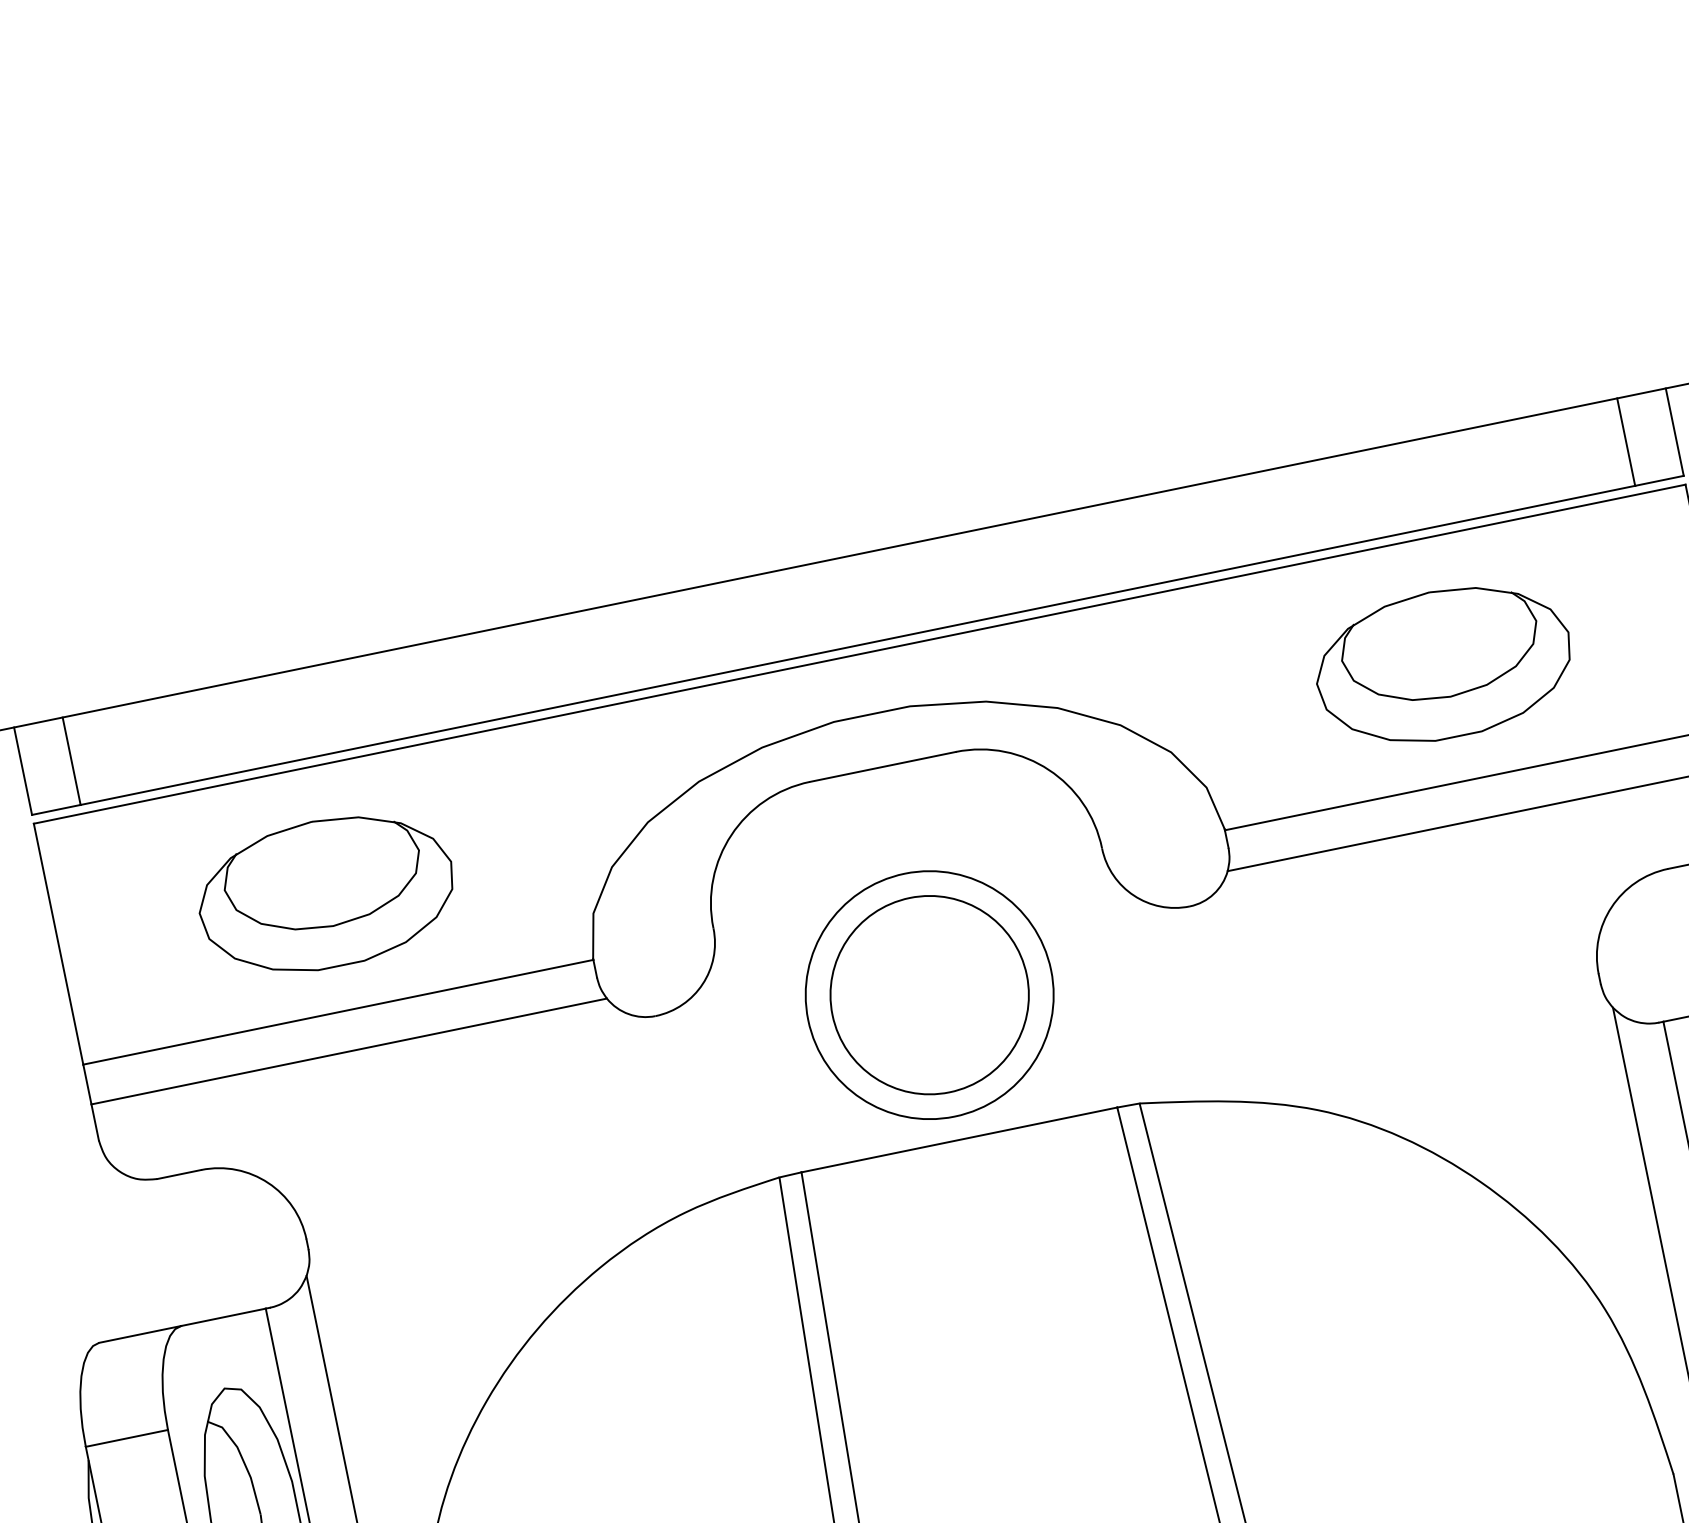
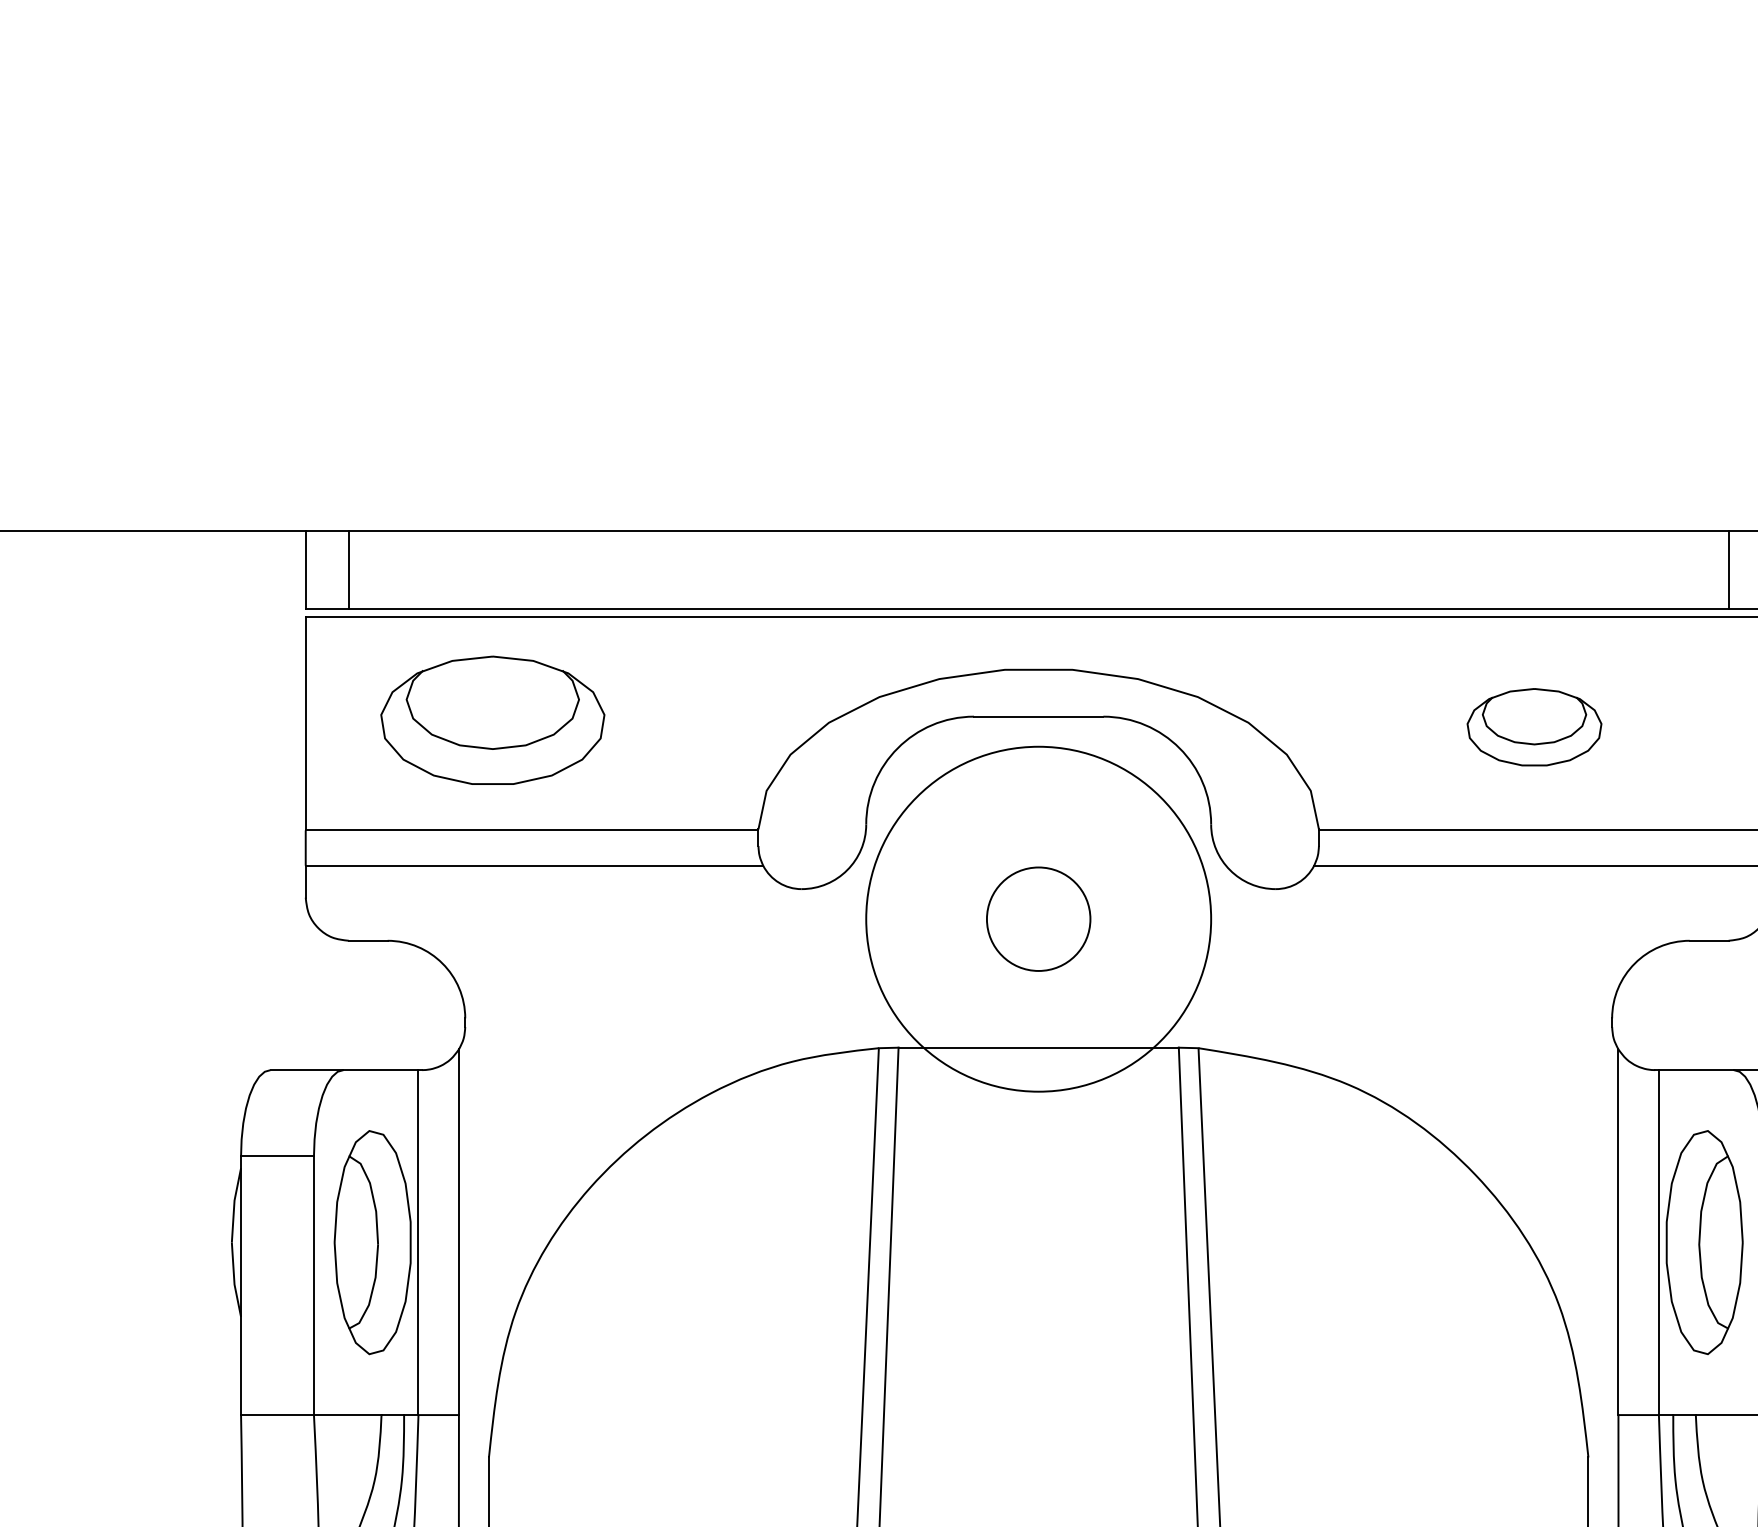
part: (1443, 663) -> (1534, 726), size x0.6
part: (326, 892) -> (492, 719), moved
circle: (929, 995) -> (1038, 919), size x0.6
circle: (929, 995) -> (1038, 919), size x1.6

